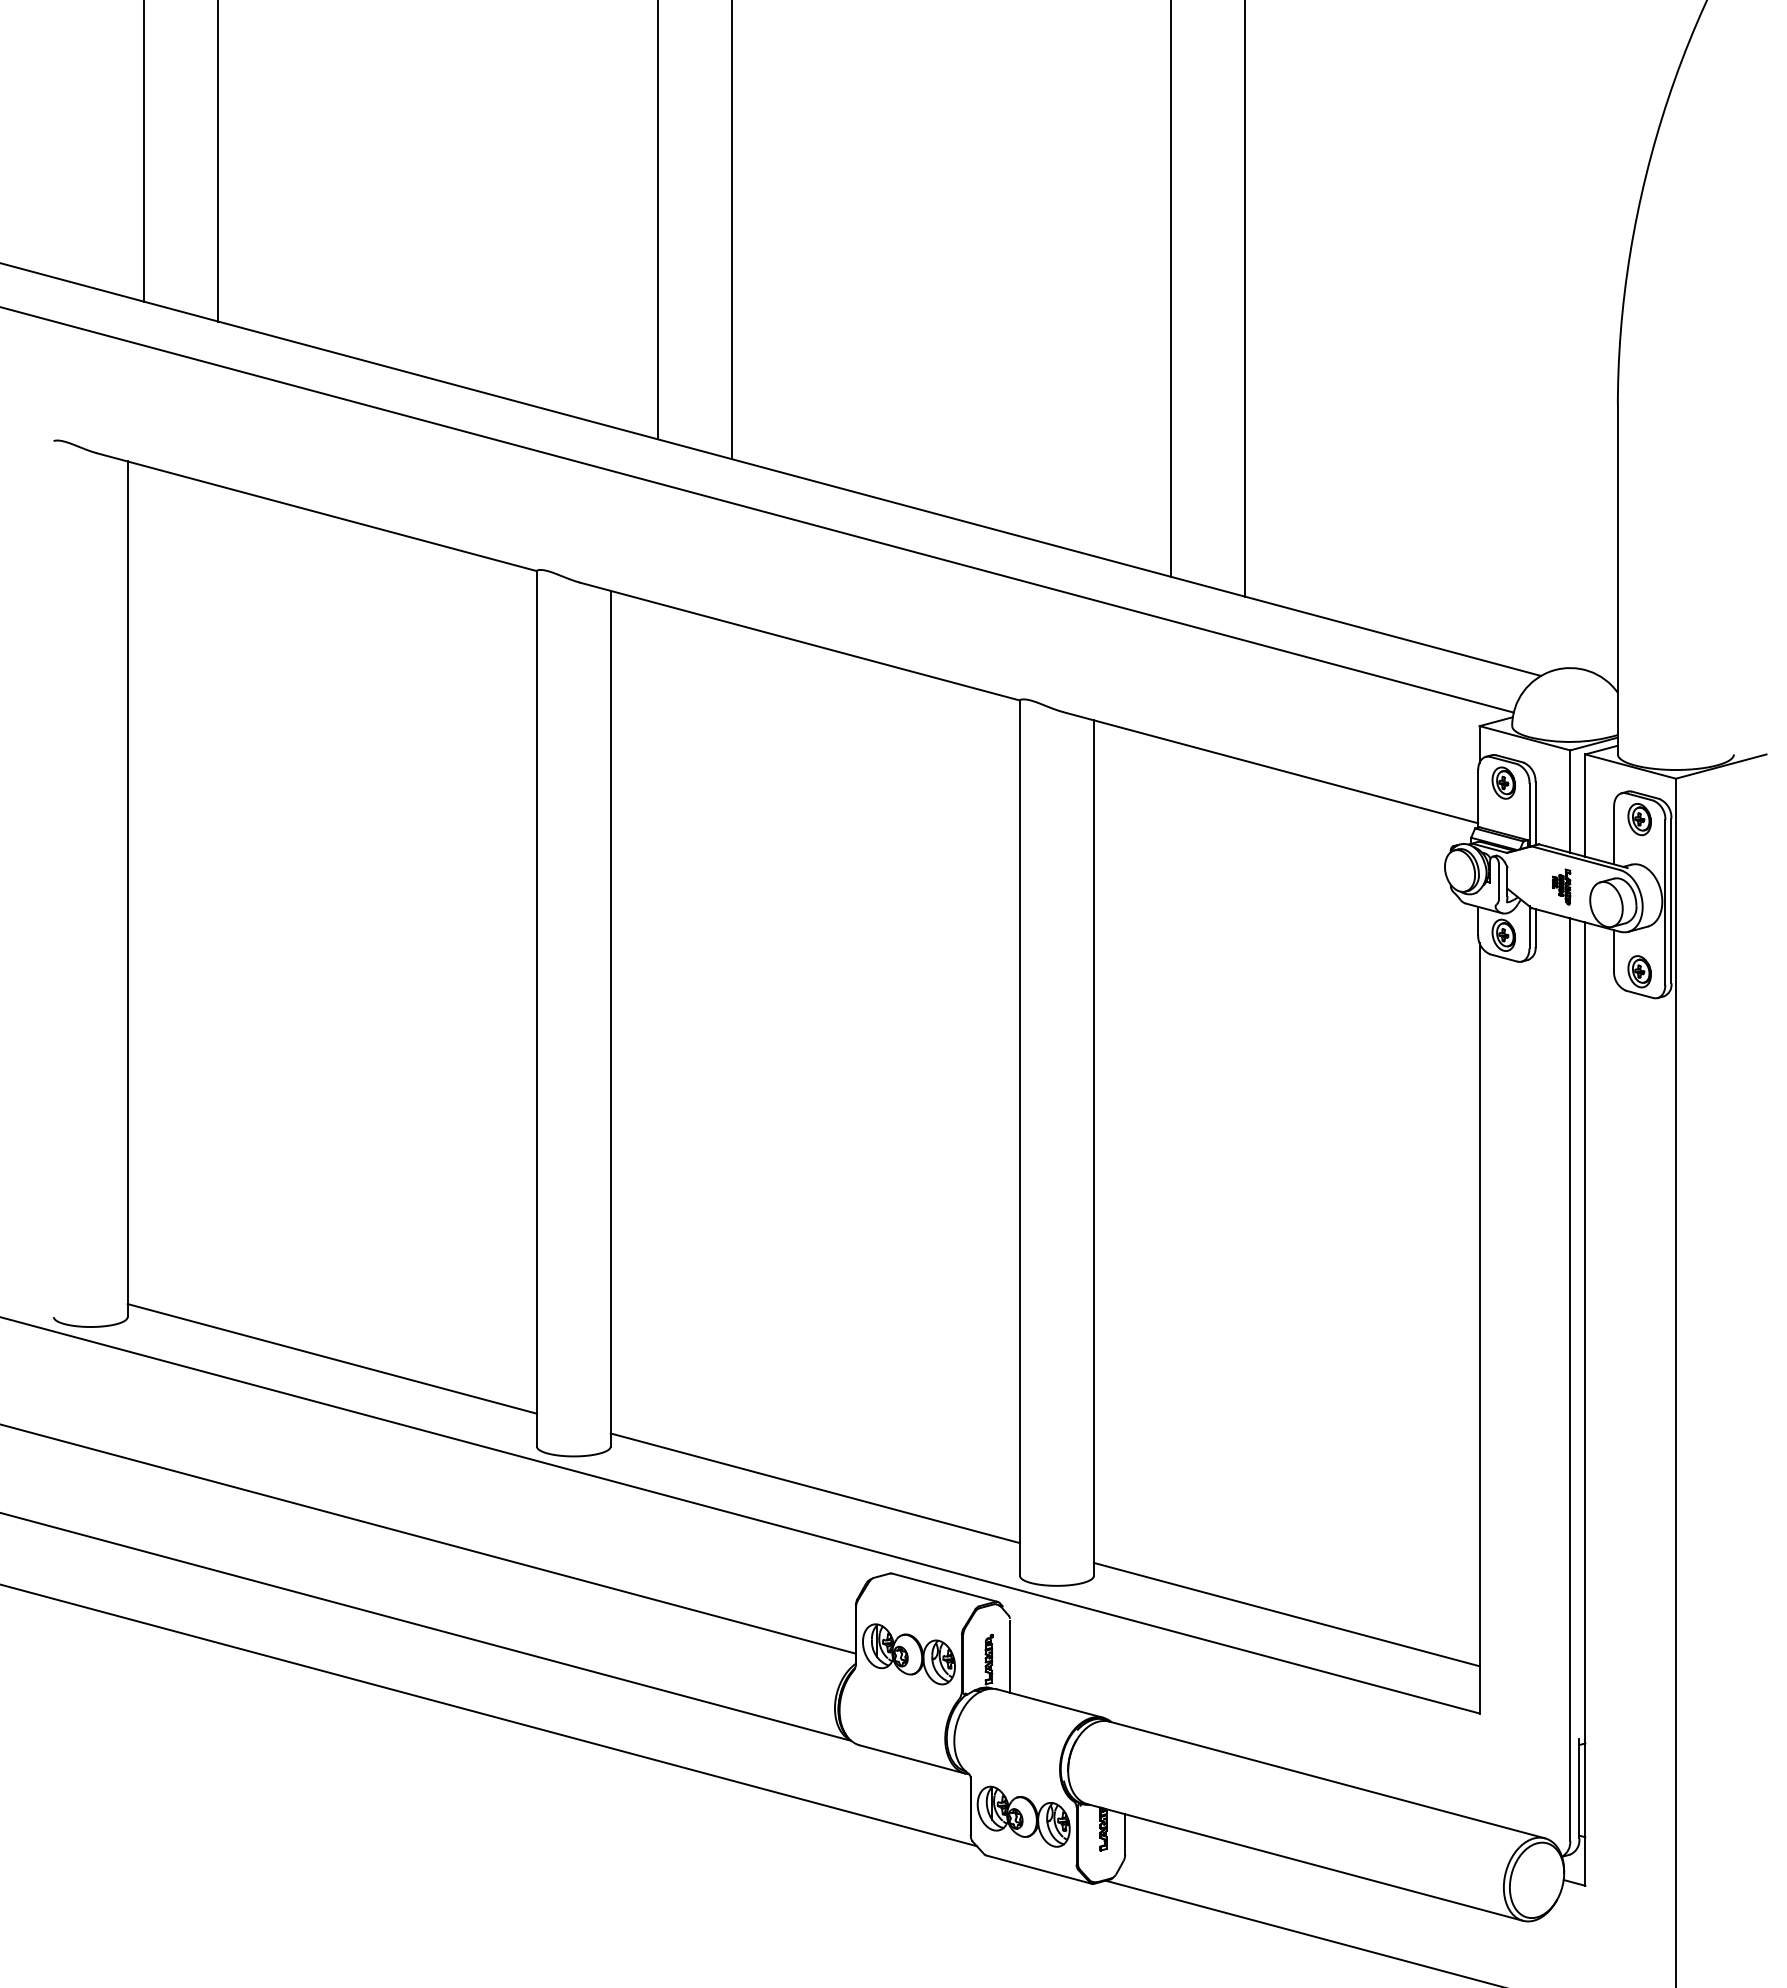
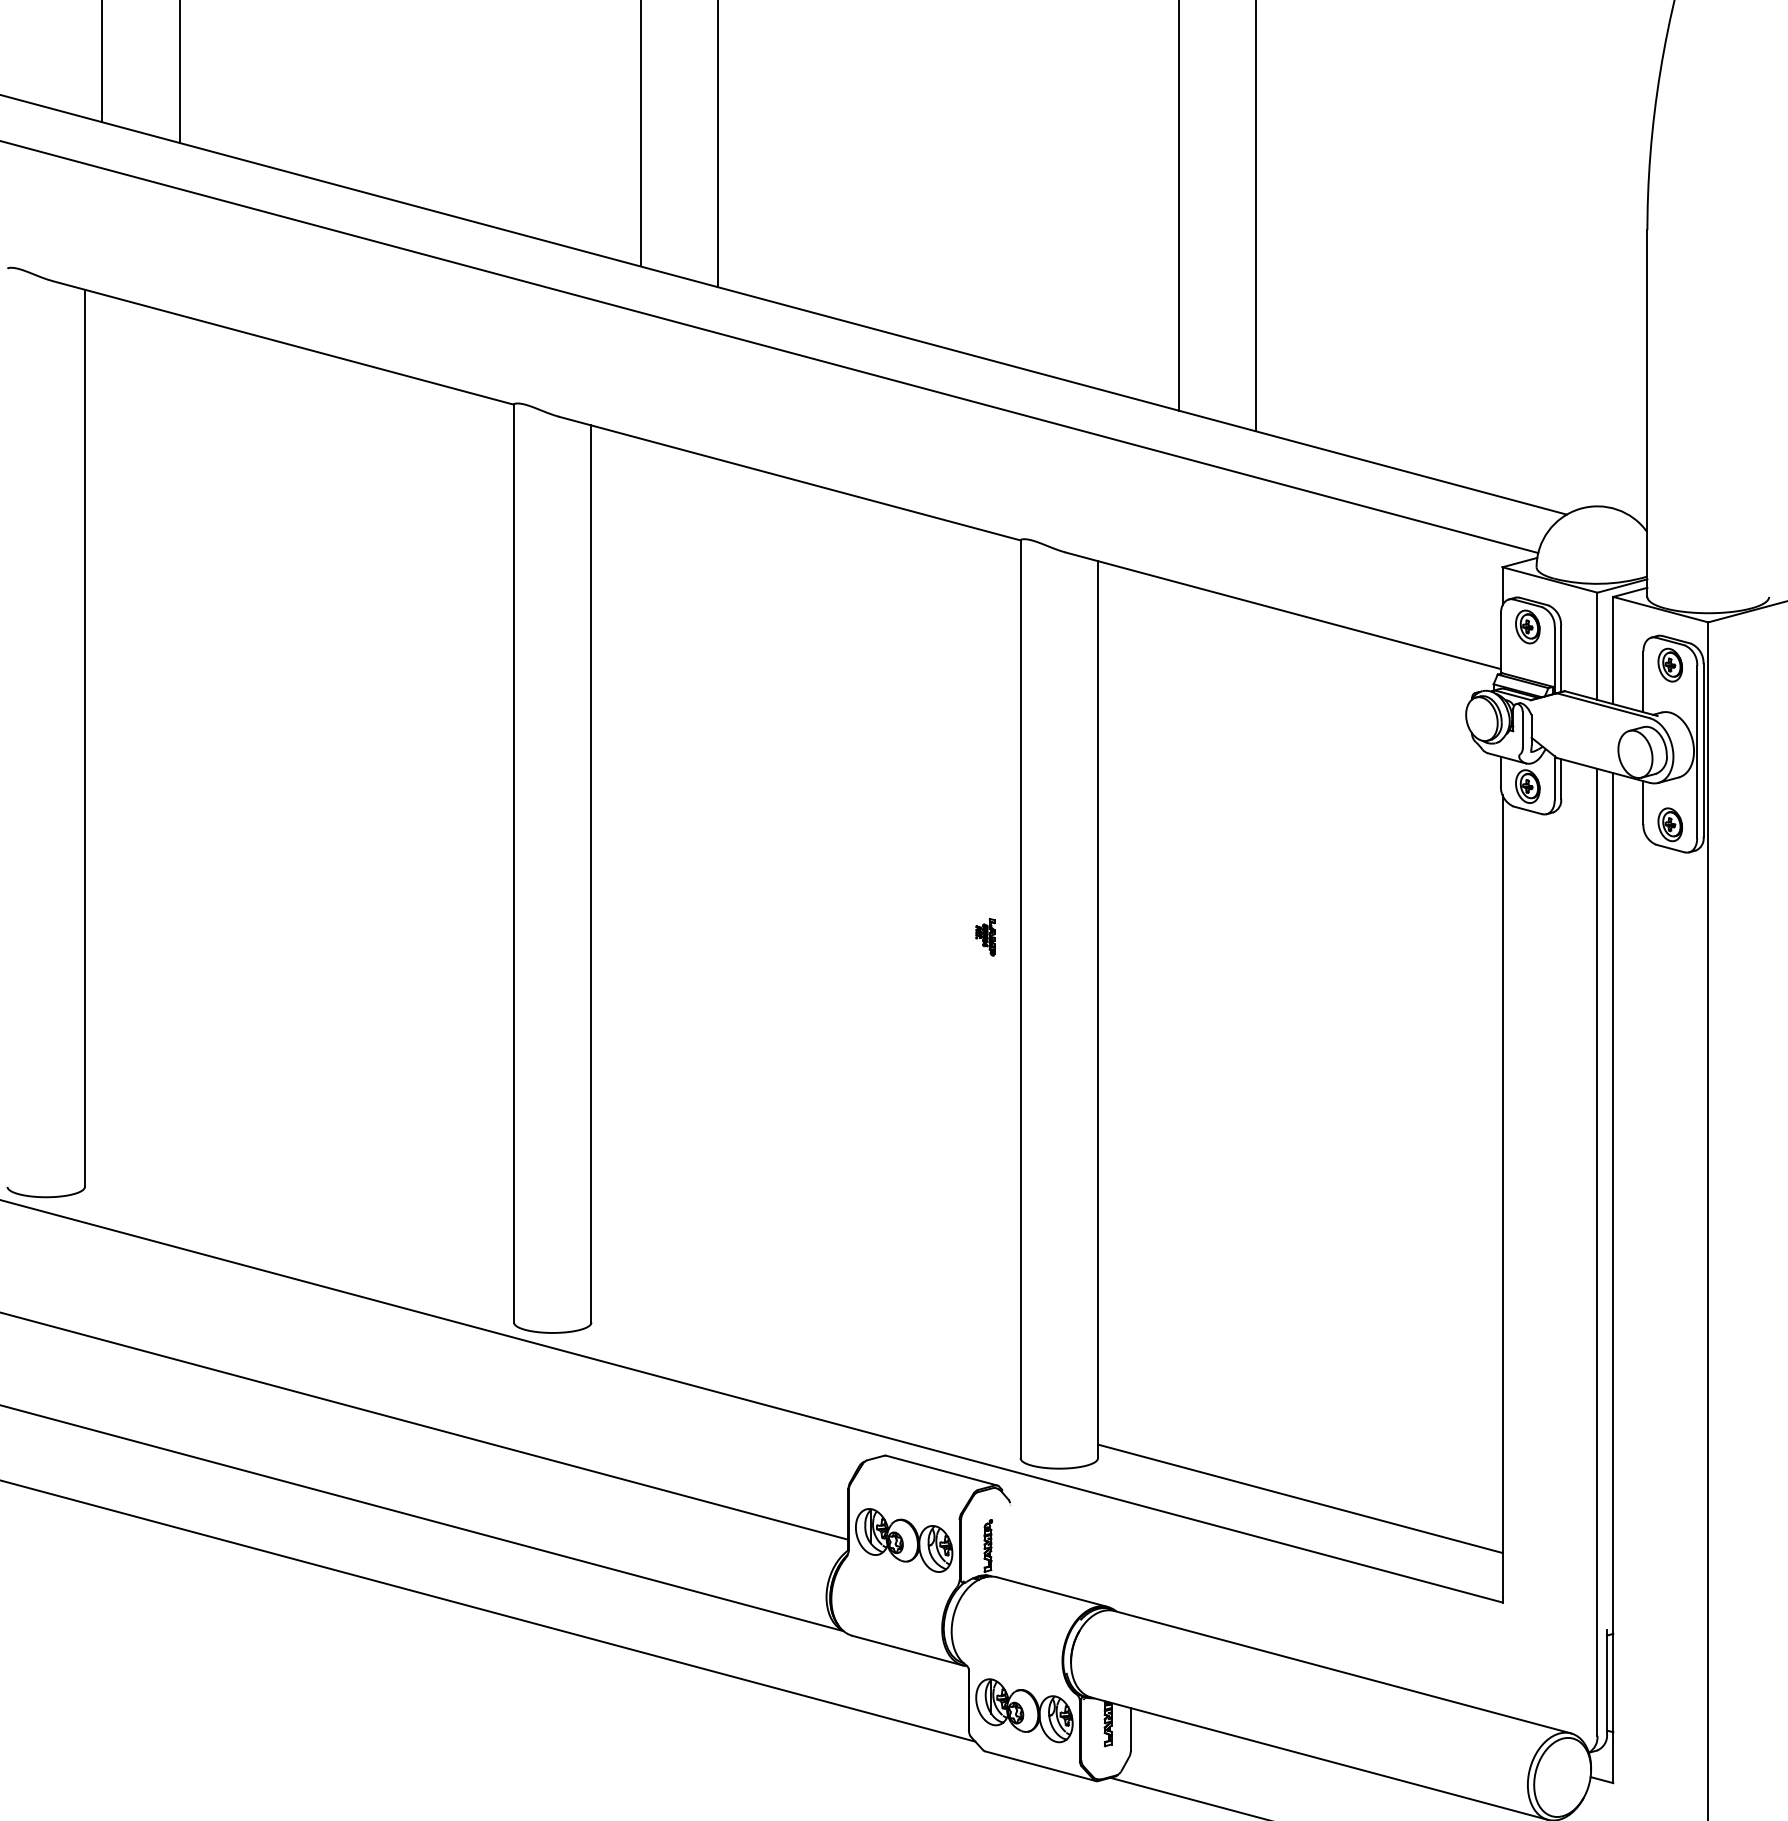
part: (1561, 886) -> (985, 936), moved
line: (331, 1358) -> (298, 1230), removed
line: (815, 1488) -> (806, 1366), removed
line: (1010, 1656) -> (1010, 1542), removed

